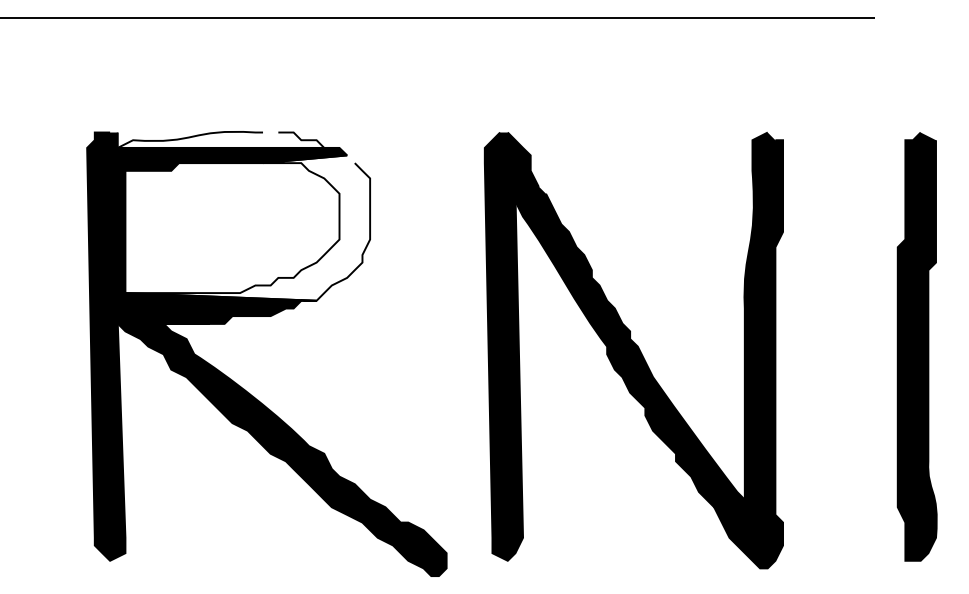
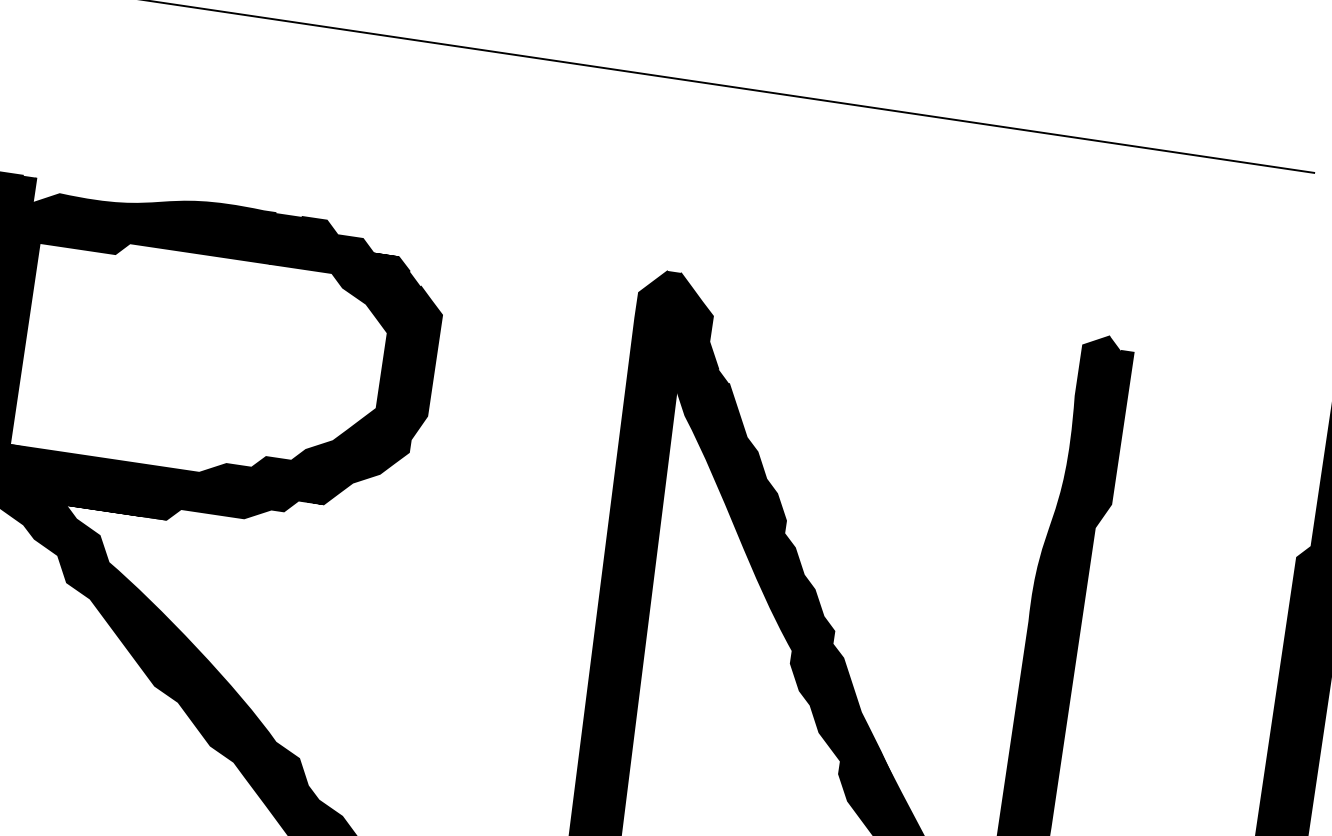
fill: (228, 139) -> (217, 216), added
fill: (247, 227) -> (227, 366), added

